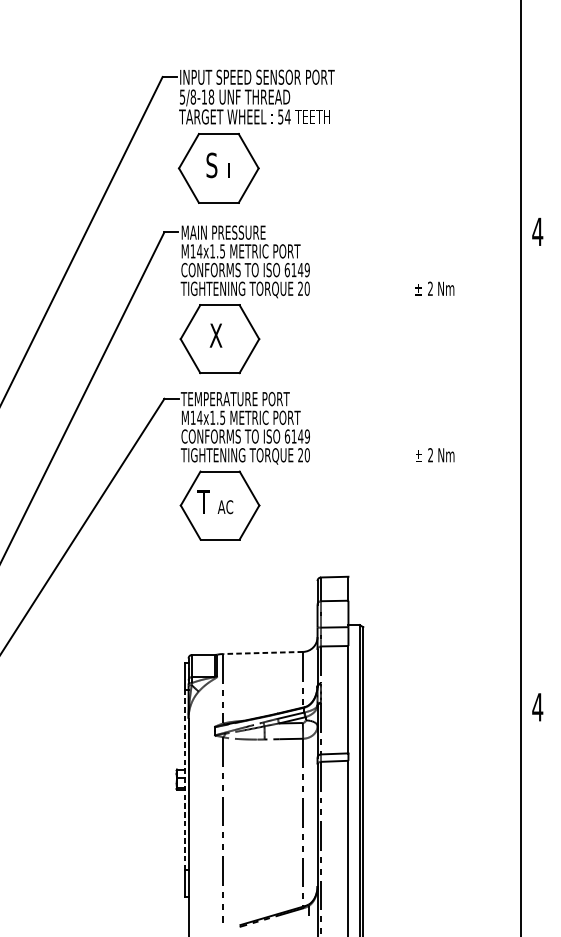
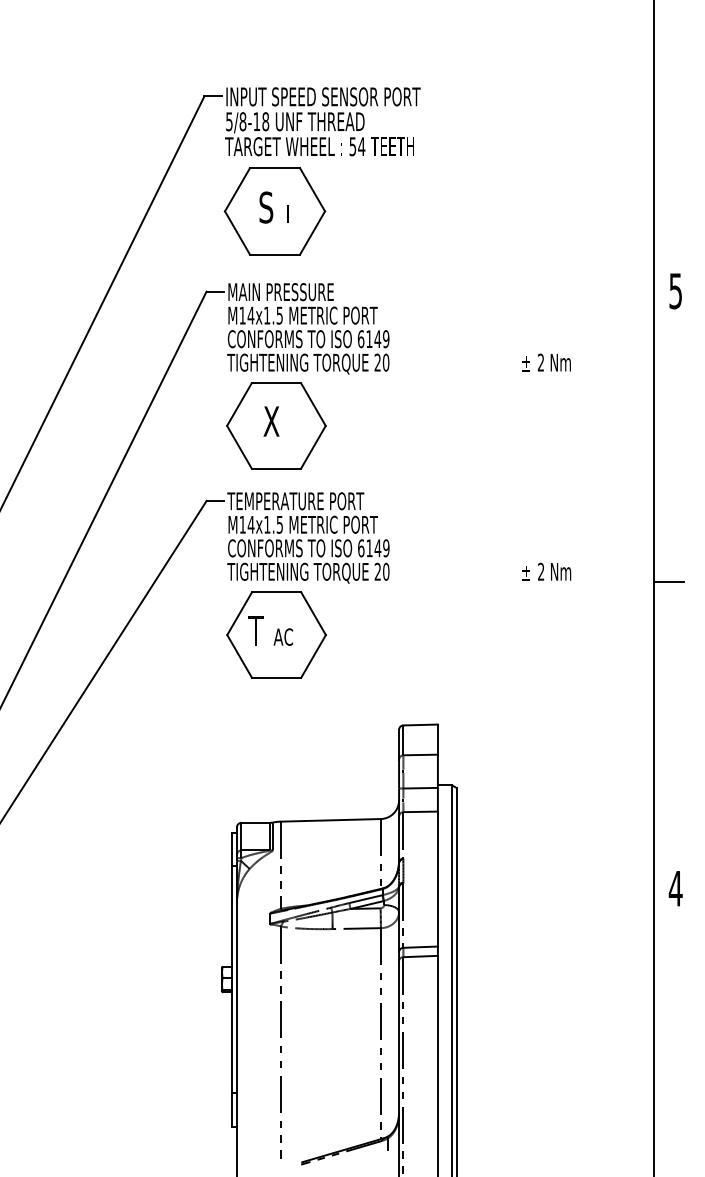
text: (537, 232) -> (675, 291), 4 -> 5
line: (531, 462) -> (668, 581), added
line: (262, 653) -> (330, 820), dashed -> solid
line: (185, 780) -> (232, 980), dashed -> solid

